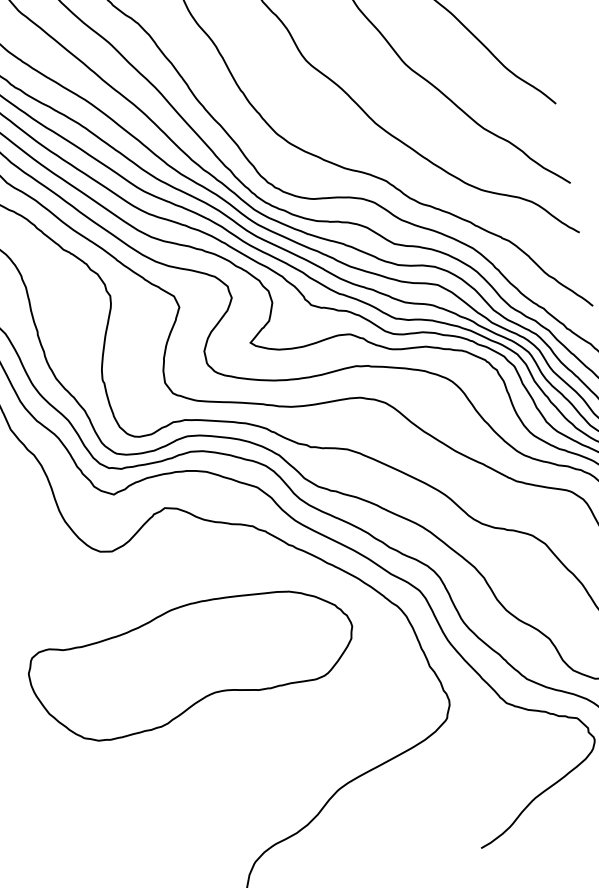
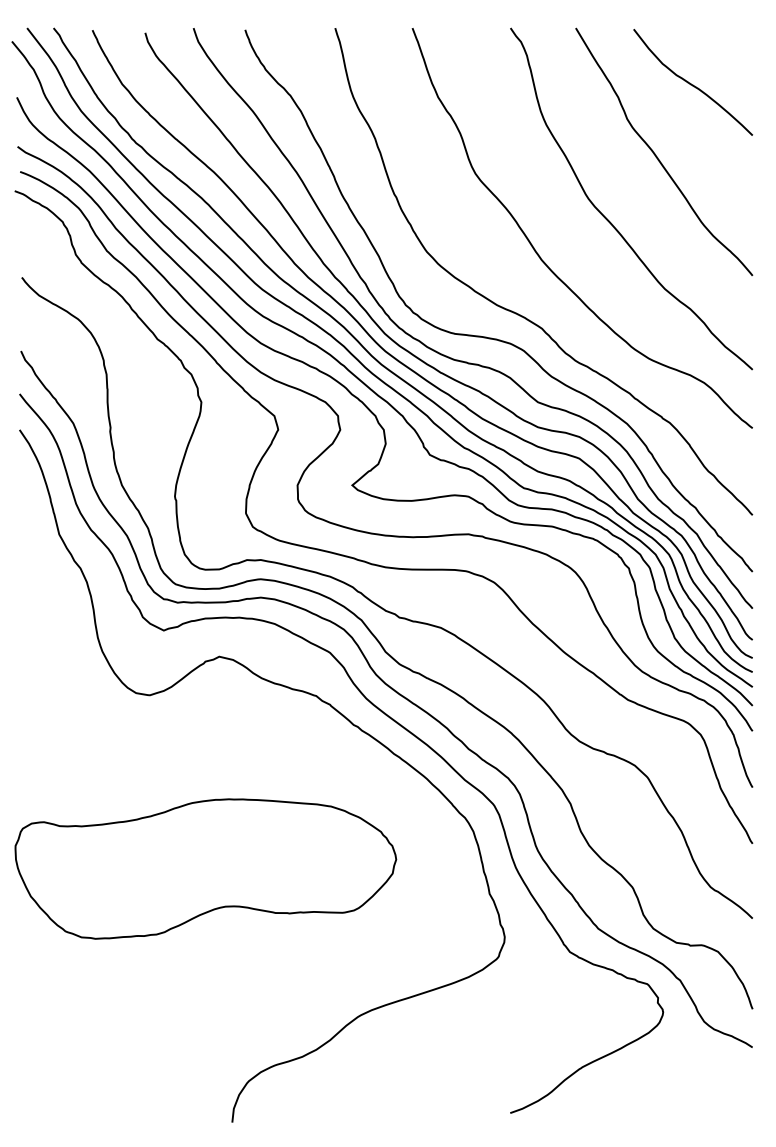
part: (192, 663) -> (205, 868), moved

